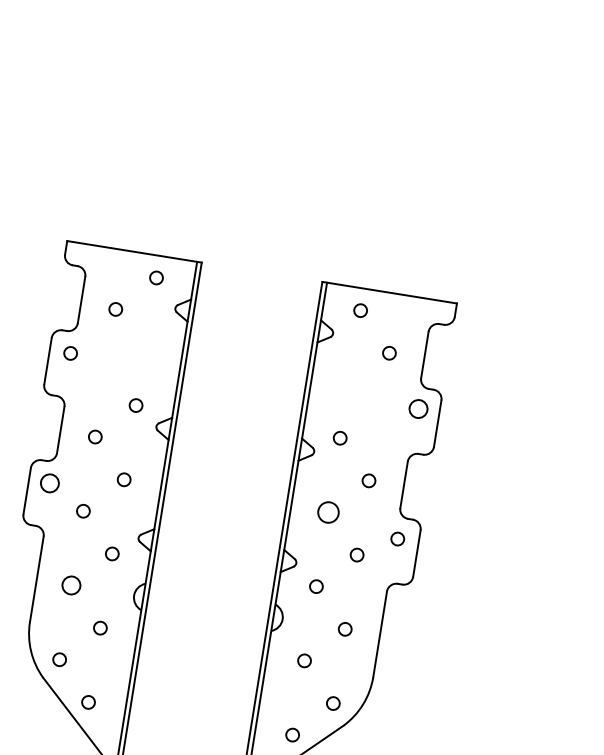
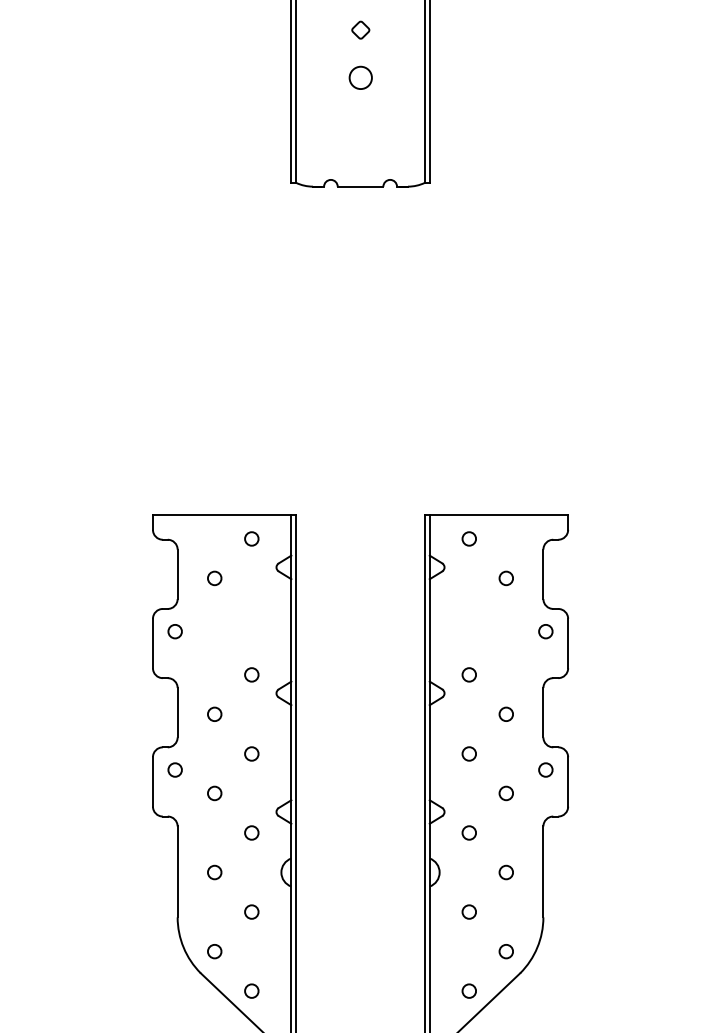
circle: (418, 408) -> (545, 631), size x0.71
circle: (49, 482) -> (174, 769), size x0.71
circle: (327, 511) -> (468, 753), size x0.62
circle: (71, 585) -> (214, 872), size x0.71

